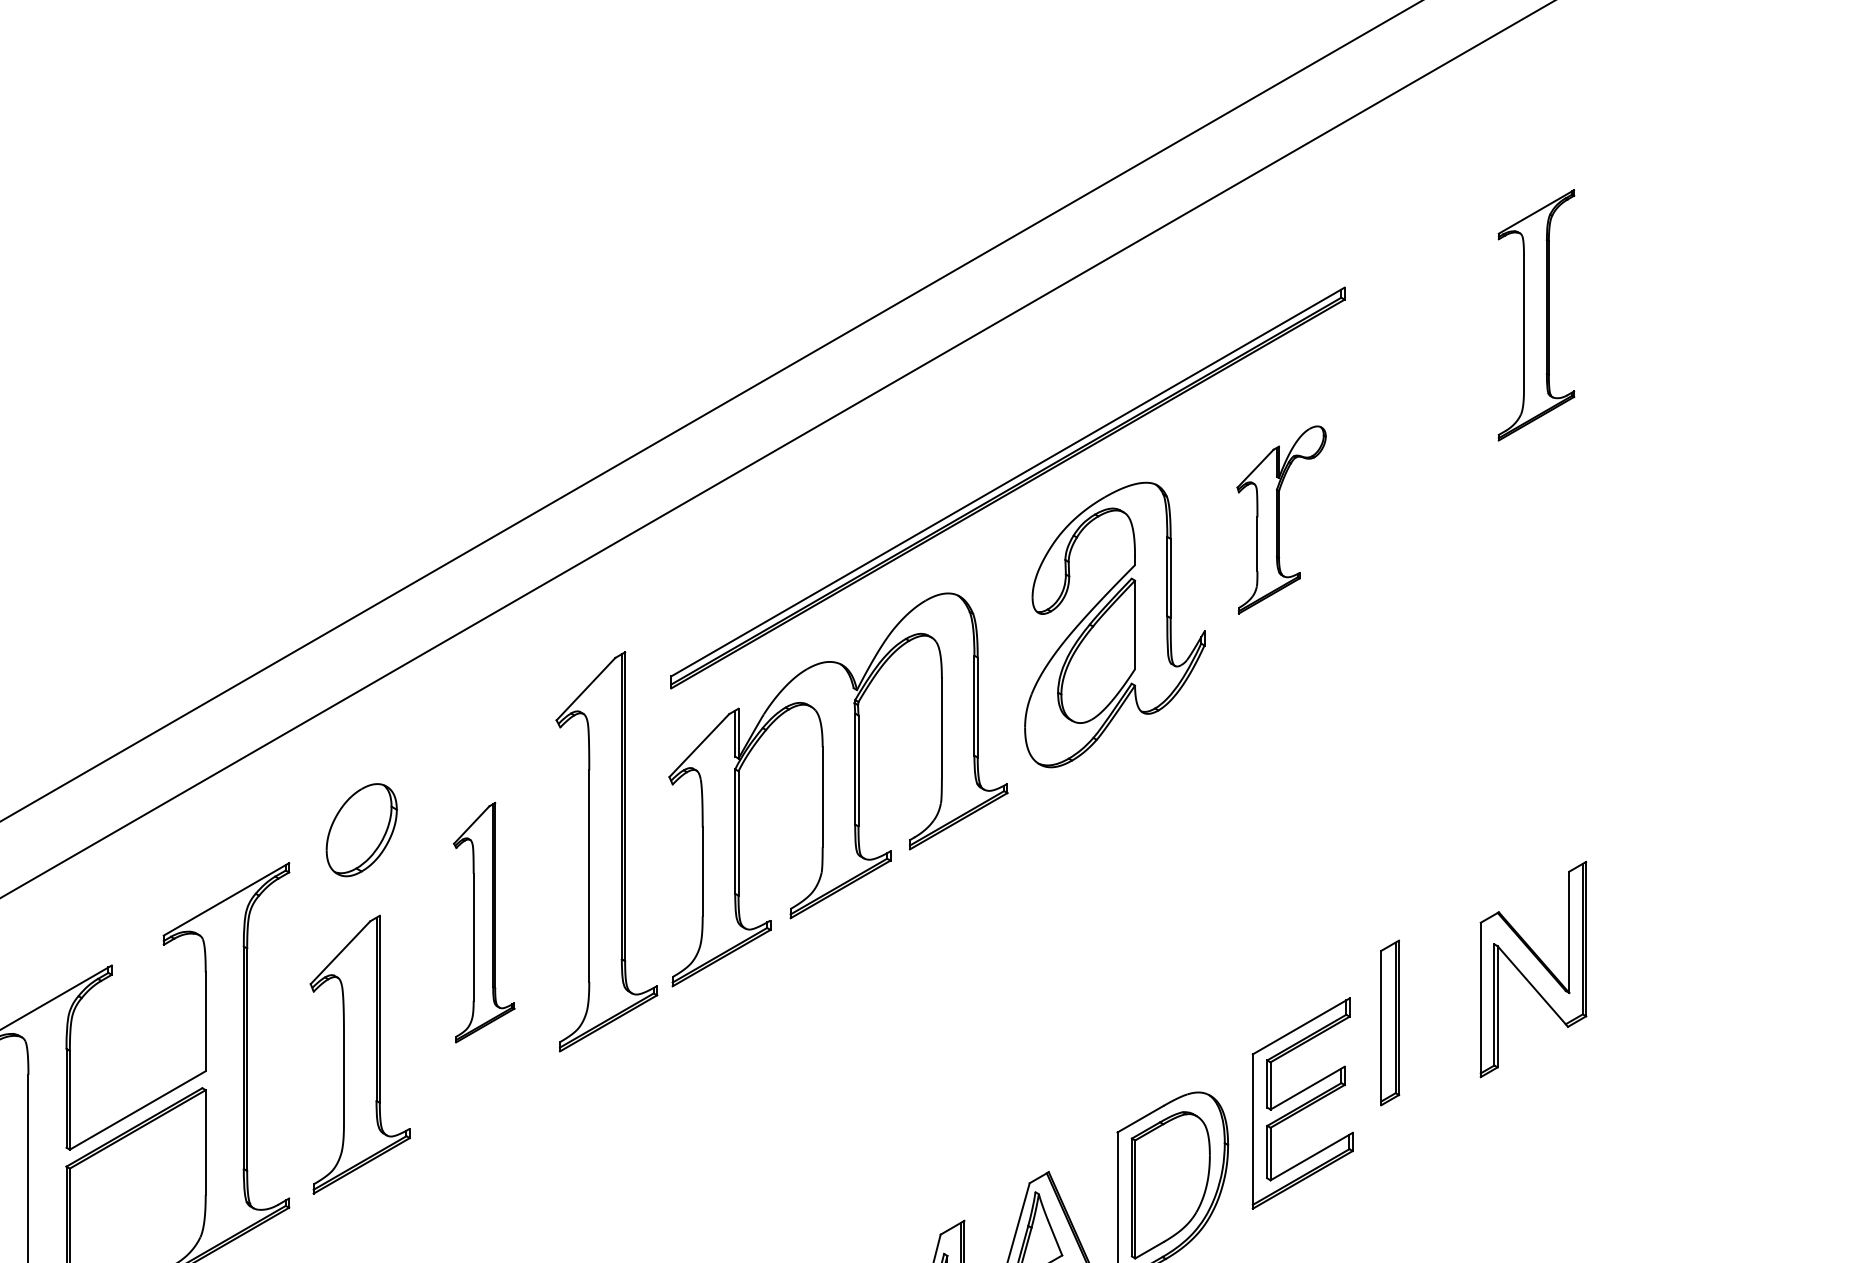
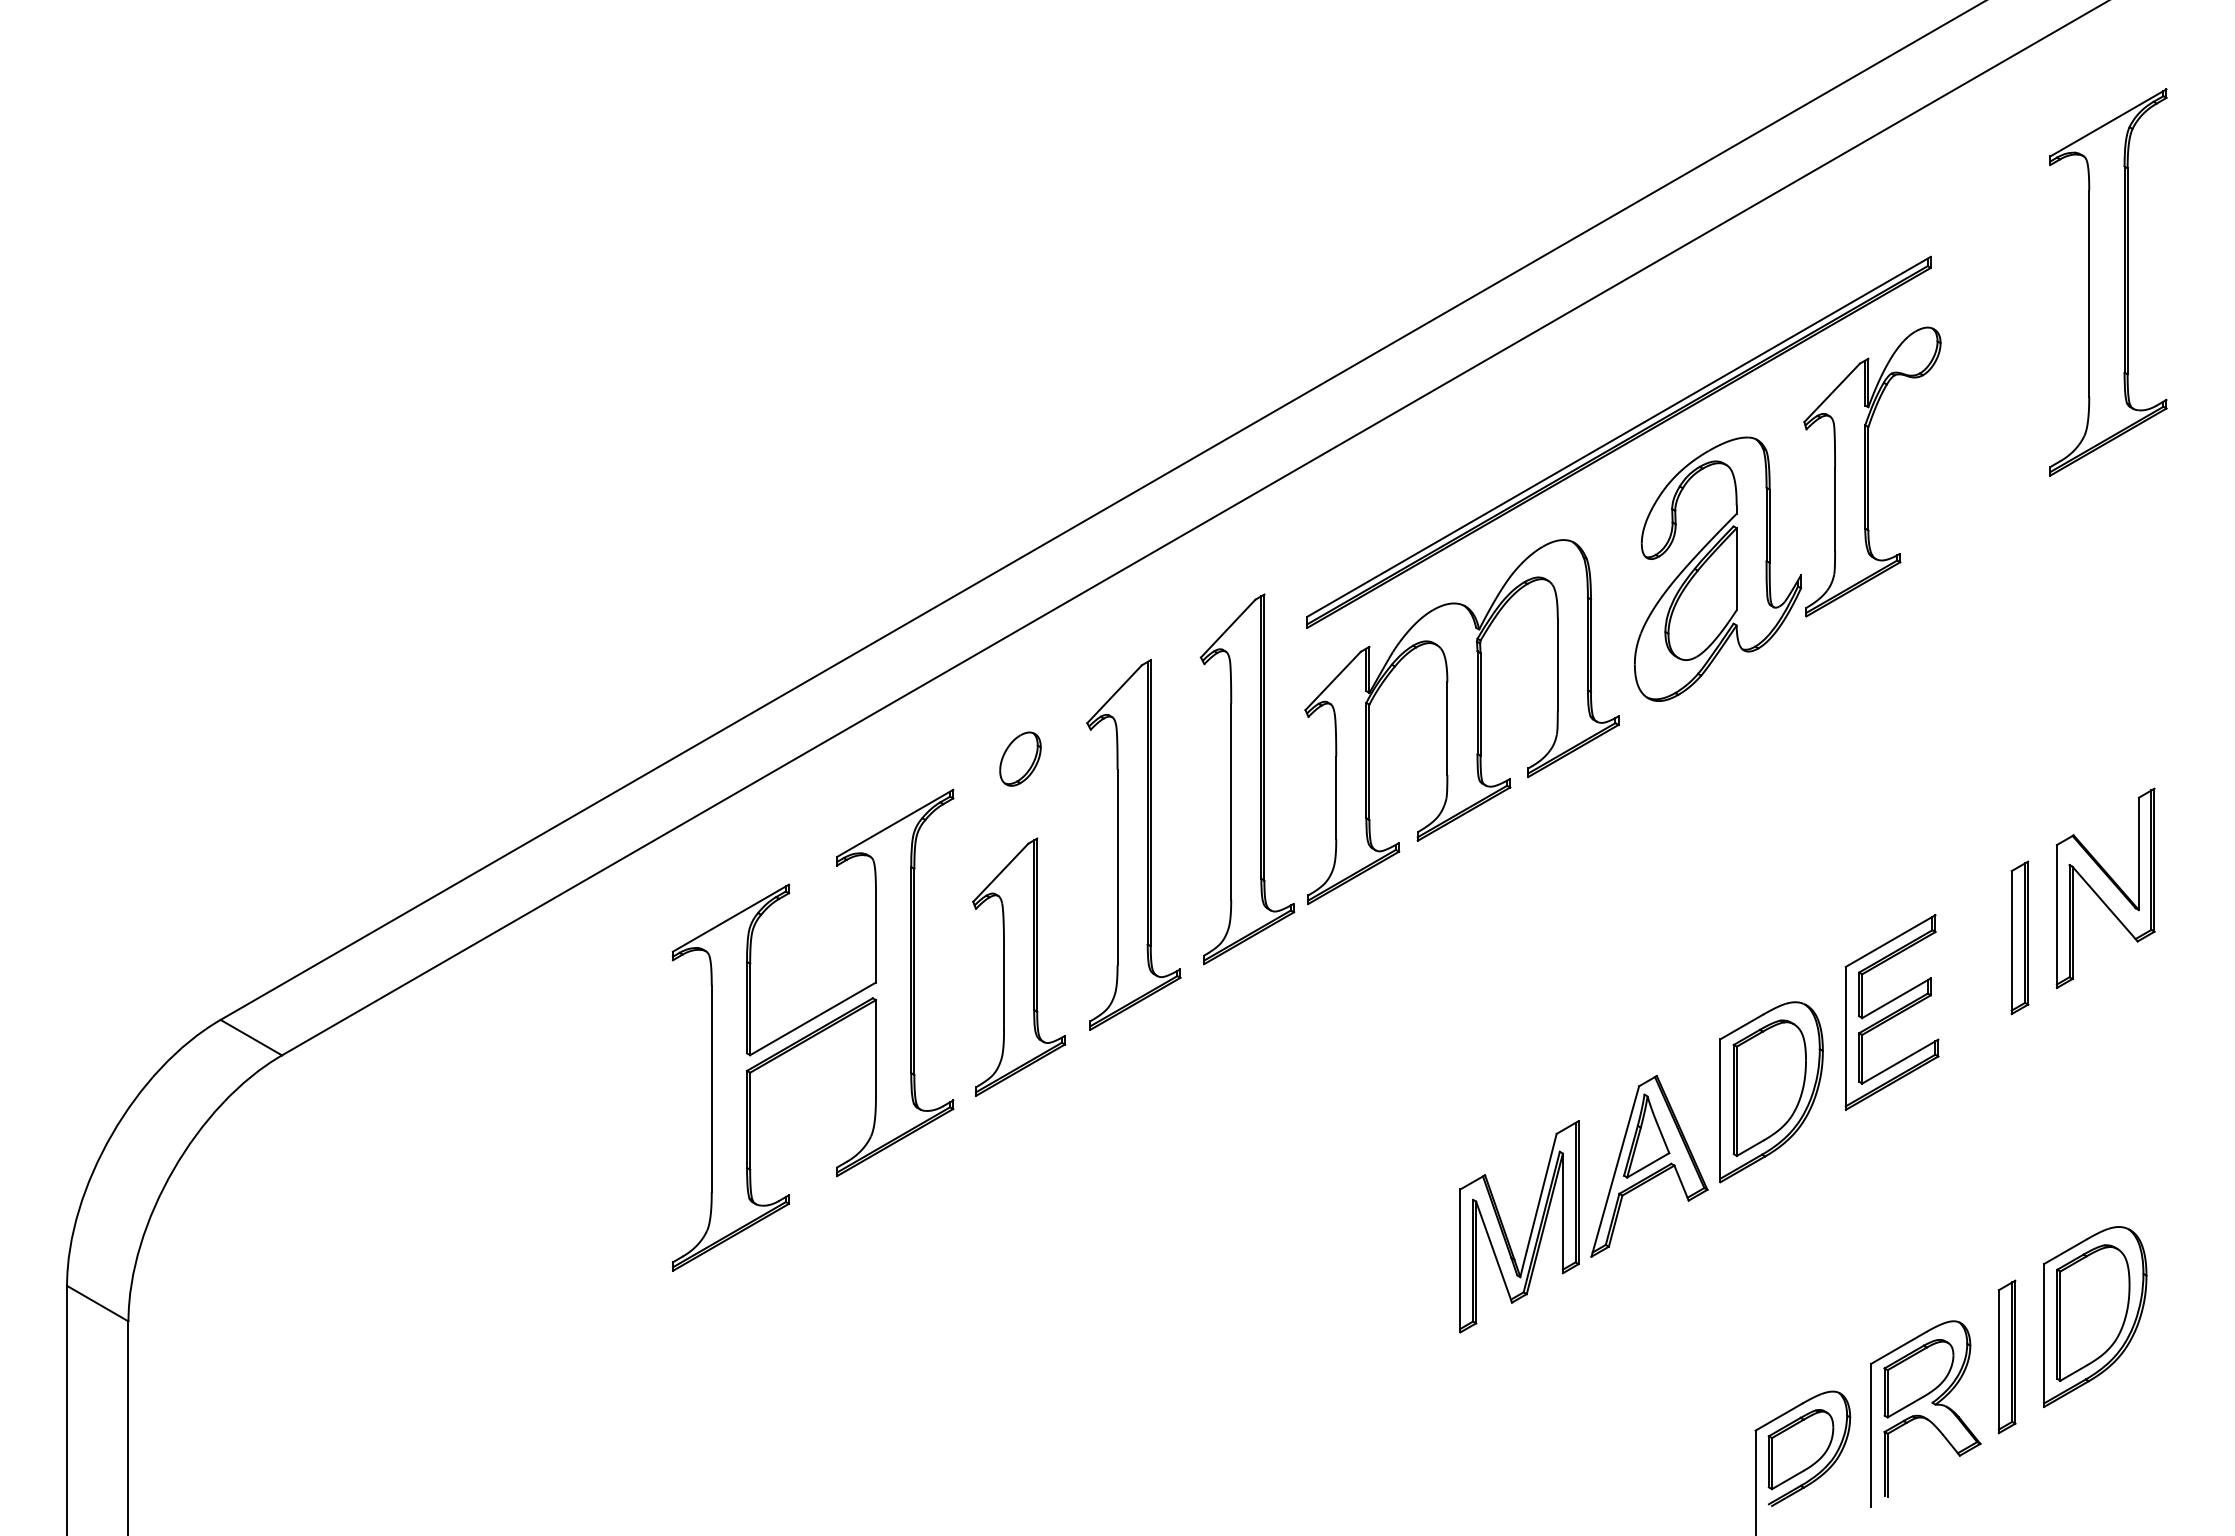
part: (1536, 315) -> (2108, 282), size x1.67
part: (1281, 519) -> (1872, 471), size x1.67
part: (361, 829) -> (1020, 758), size x0.62
part: (483, 922) -> (1133, 844), size x1.67
part: (1389, 1022) -> (2019, 937), moved

